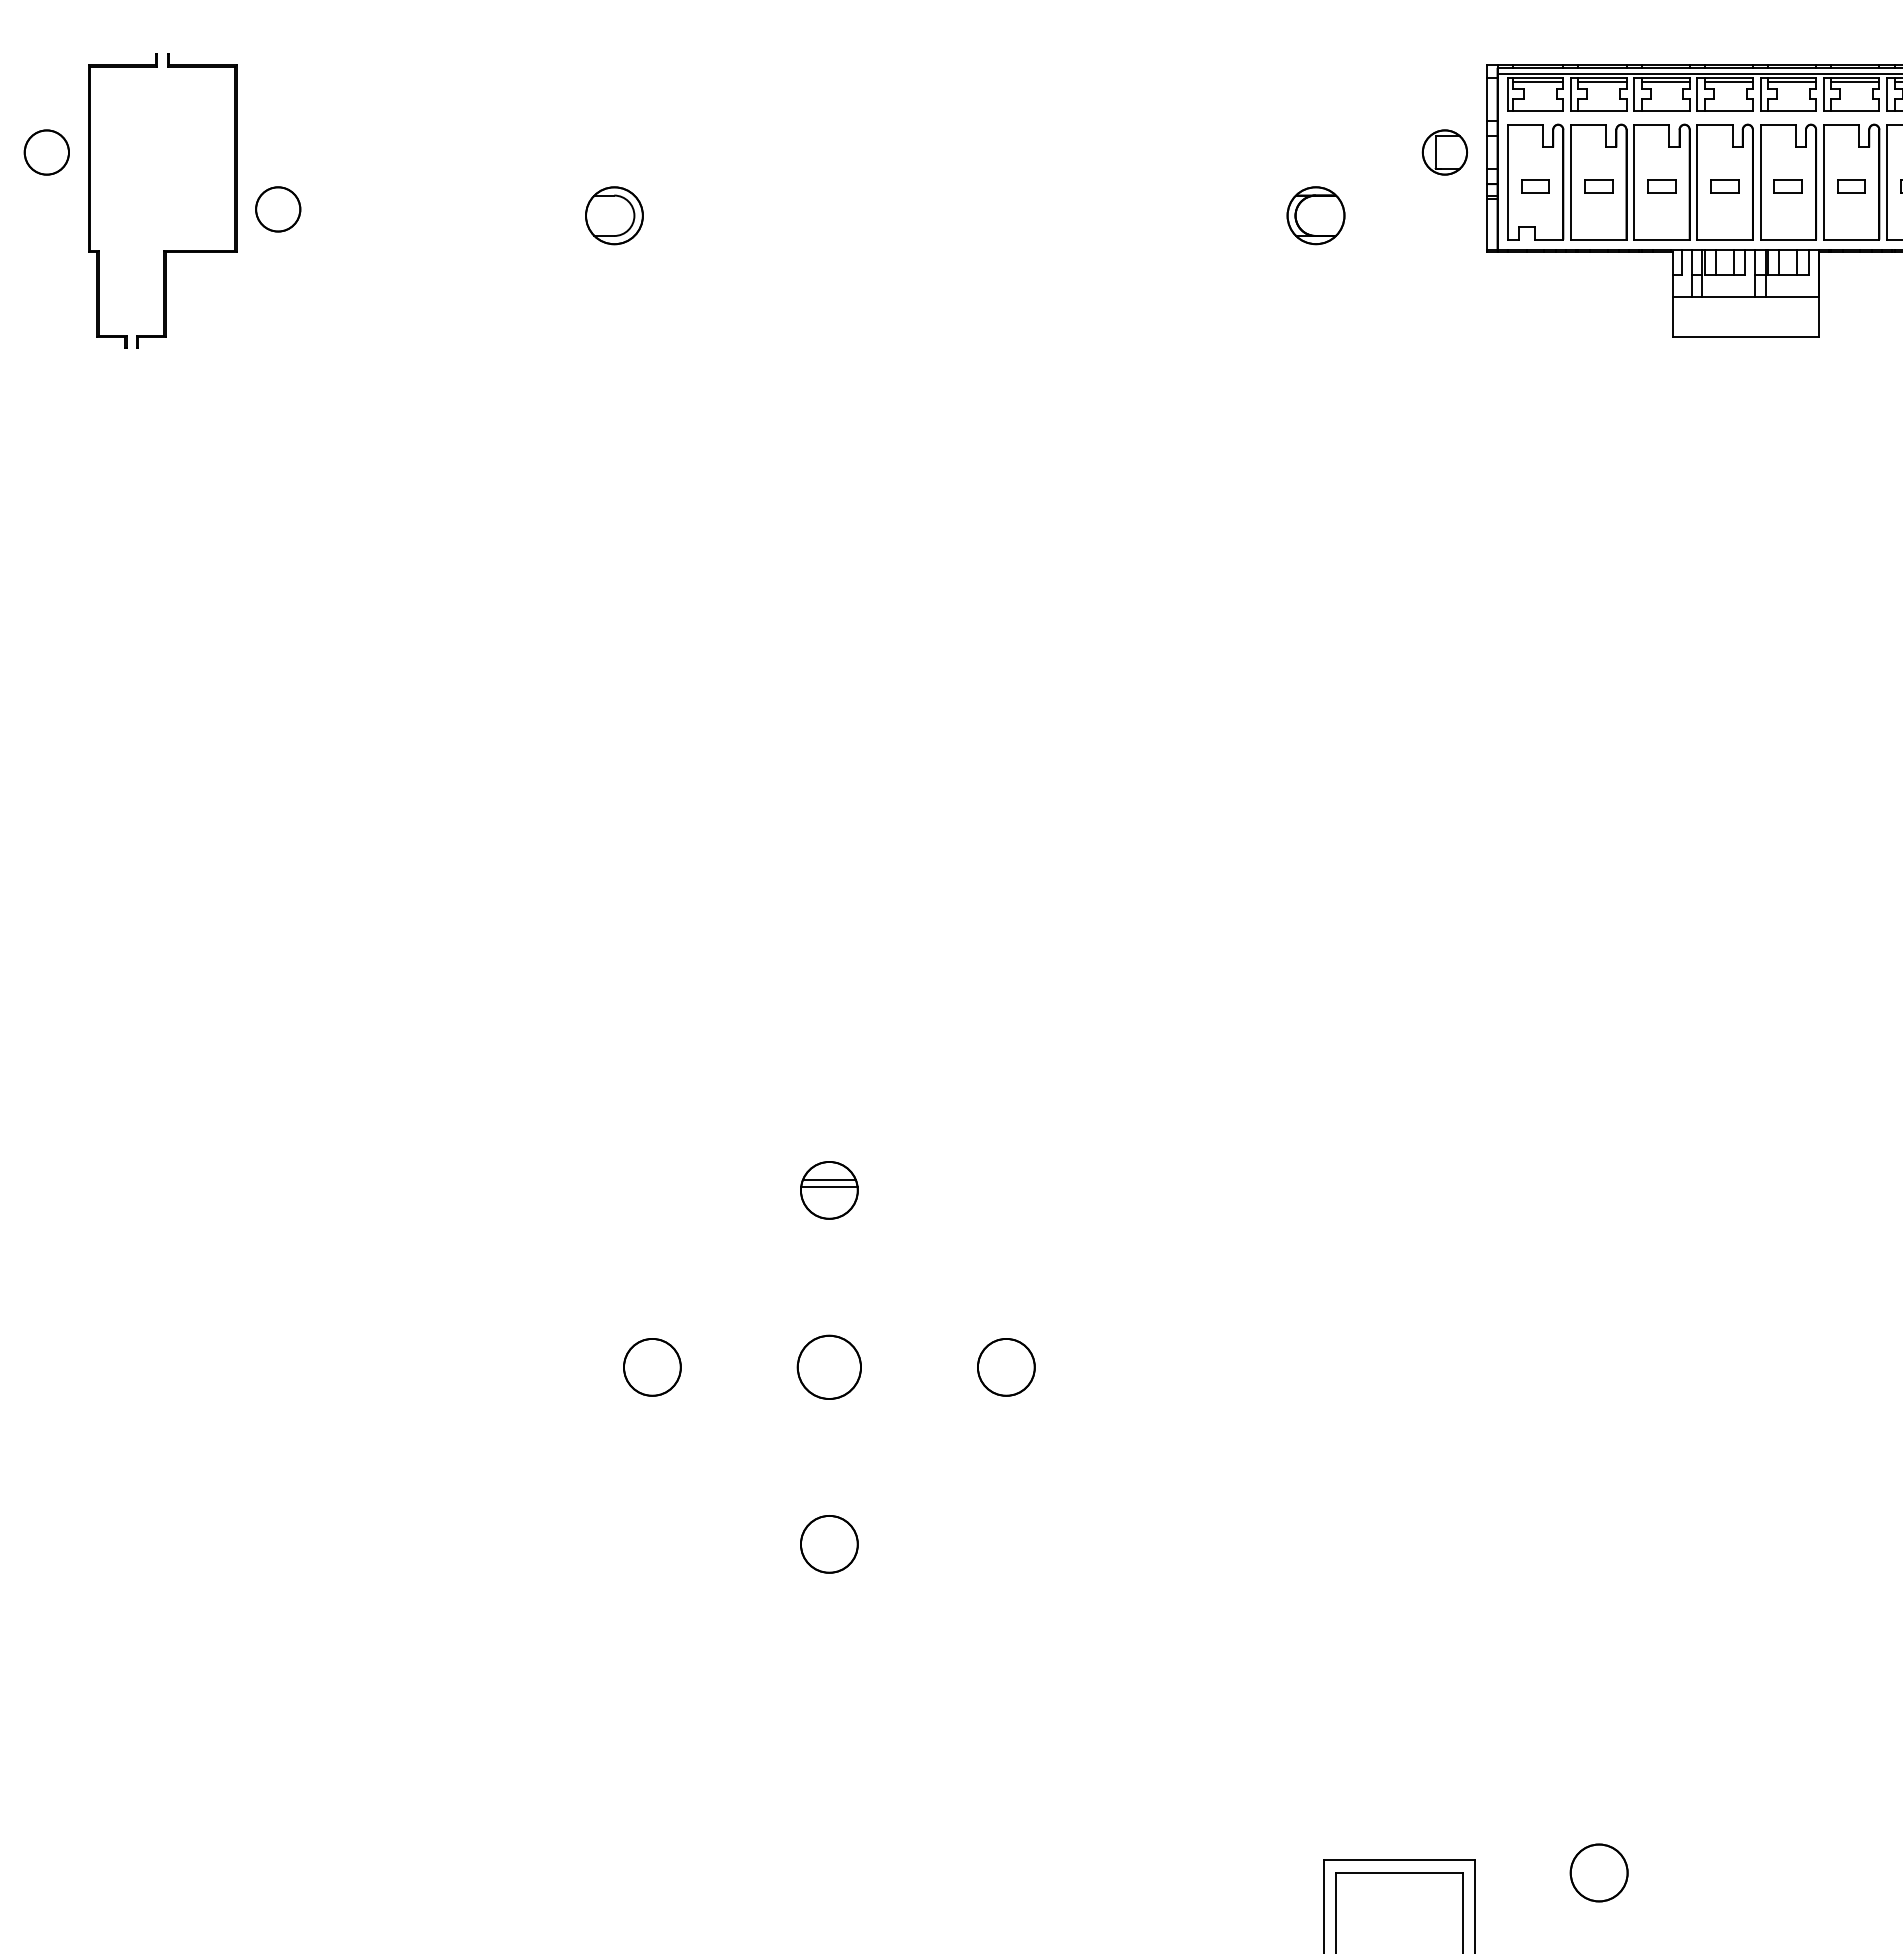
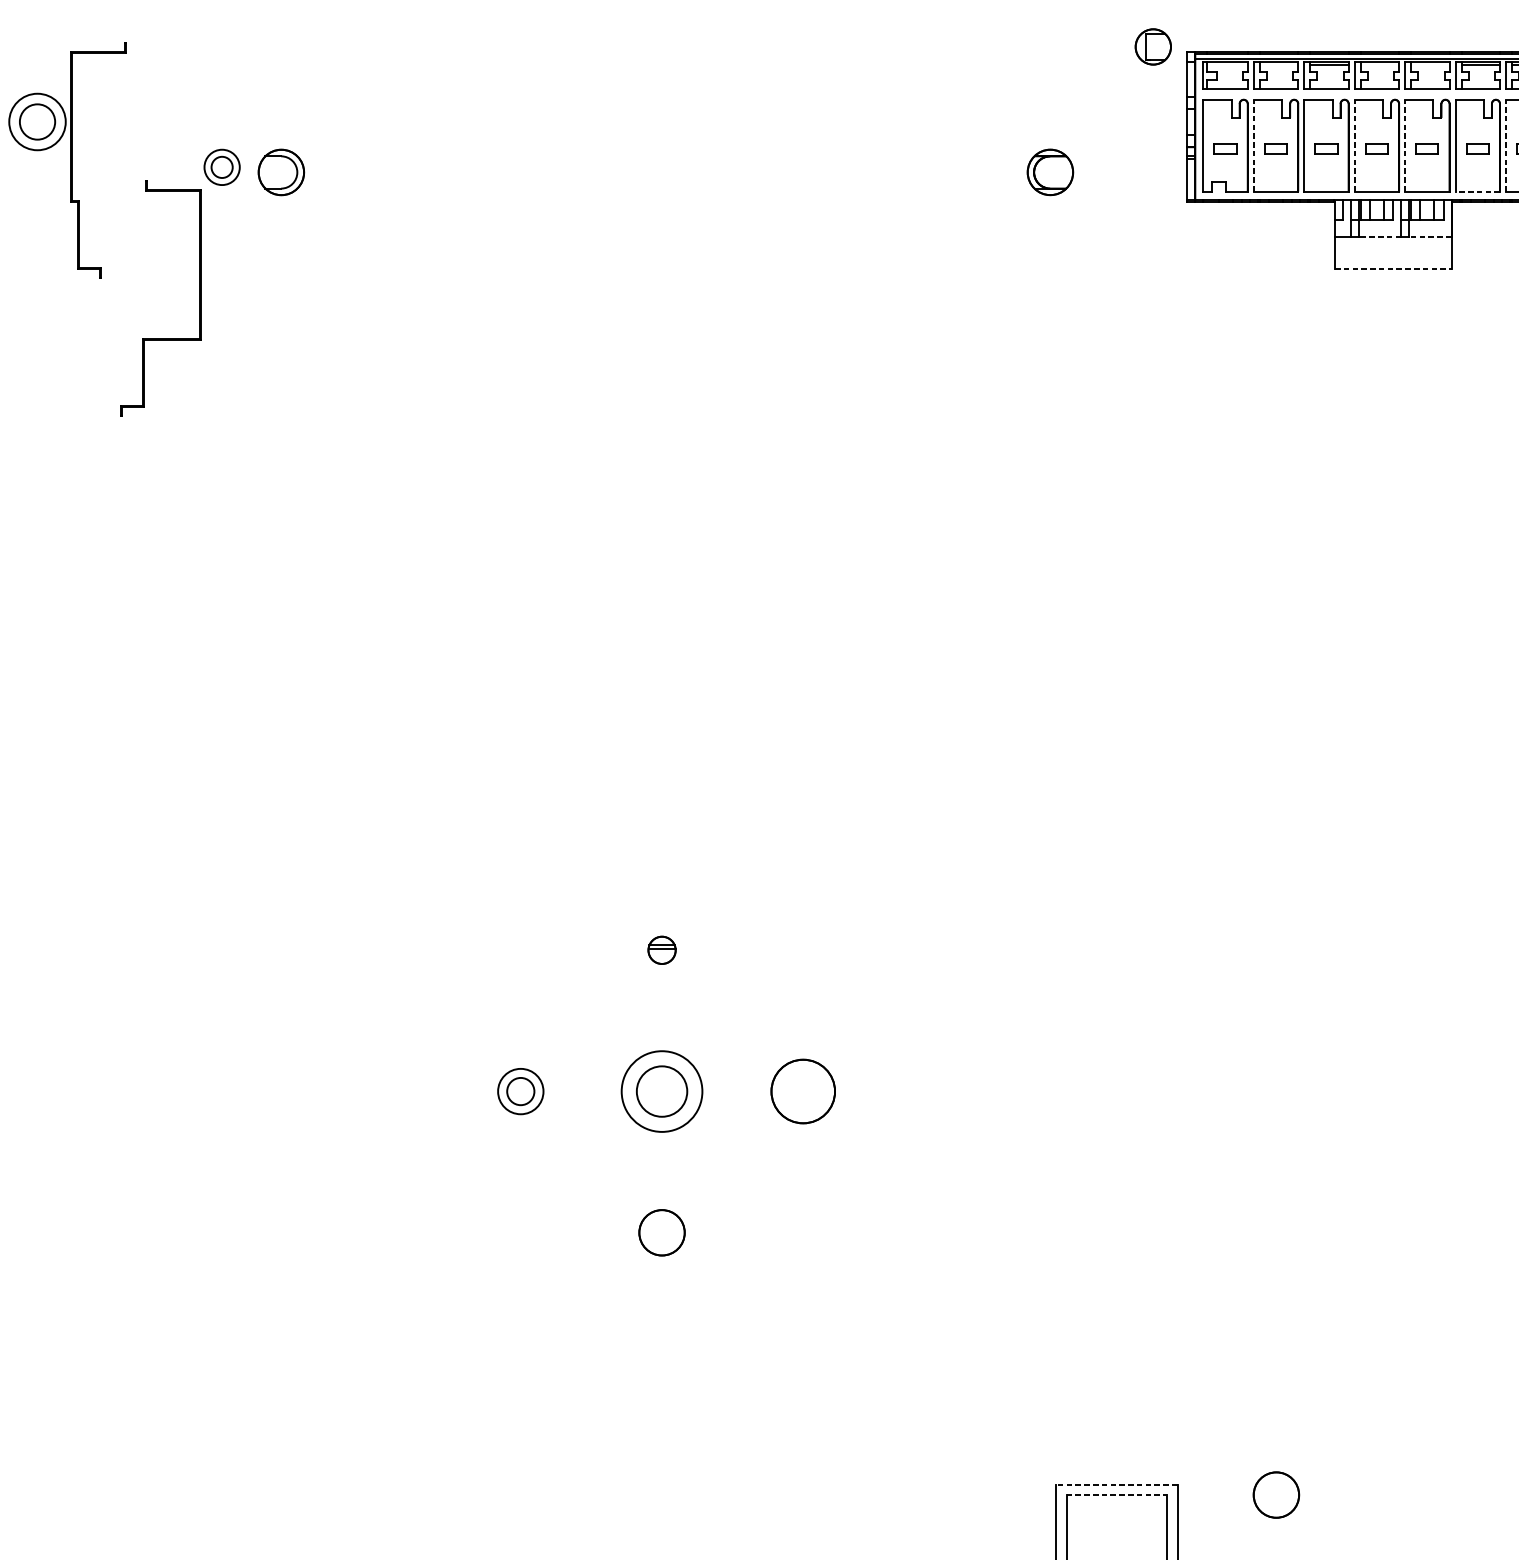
line: (1537, 81) -> (1227, 65), removed
line: (1602, 81) -> (1279, 65), removed
line: (1728, 81) -> (1379, 65), removed
line: (1792, 81) -> (1430, 65), removed
circle: (46, 152) -> (37, 121), size x1.6
part: (1444, 152) -> (1152, 46), moved
line: (1570, 182) -> (1253, 145), solid -> dashed
line: (1697, 182) -> (1354, 145), solid -> dashed
line: (1760, 182) -> (1405, 145), solid -> dashed
line: (1886, 182) -> (1505, 145), solid -> dashed
part: (234, 200) -> (199, 298), moved
circle: (278, 209) -> (222, 167), size x0.6
part: (614, 215) -> (281, 172), moved
line: (1851, 239) -> (1477, 191), solid -> dashed
line: (1728, 296) -> (1379, 236), solid -> dashed
line: (1792, 296) -> (1430, 236), solid -> dashed
line: (1746, 337) -> (1393, 269), solid -> dashed
part: (829, 1190) -> (662, 950), size x0.6
circle: (651, 1366) -> (520, 1090), size x0.6
circle: (829, 1366) -> (662, 1090), size x1.6
circle: (1006, 1367) -> (803, 1091), size x1.4
line: (1399, 1860) -> (1117, 1485), solid -> dashed
line: (1399, 1872) -> (1117, 1494), solid -> dashed

